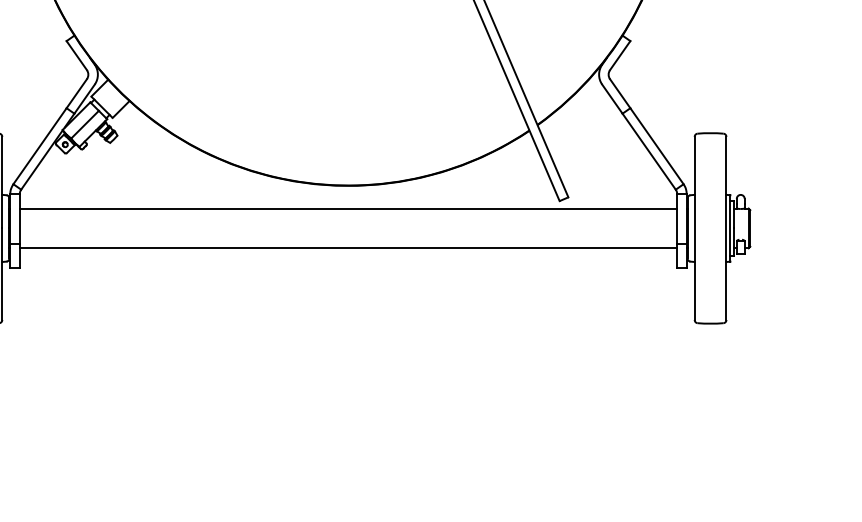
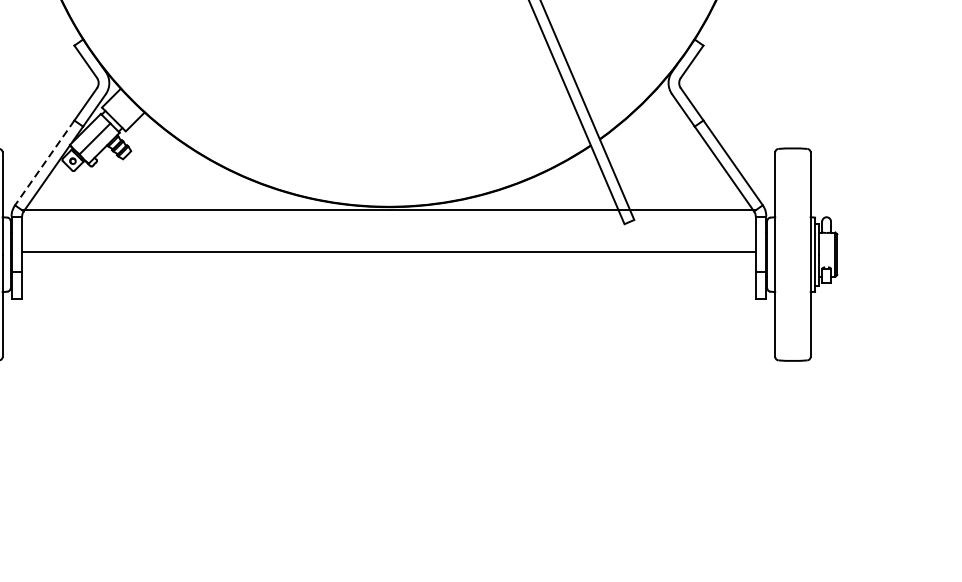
line: (39, 146) -> (44, 163), solid -> dashed
line: (348, 208) -> (388, 210), moved
line: (348, 248) -> (388, 252), moved

